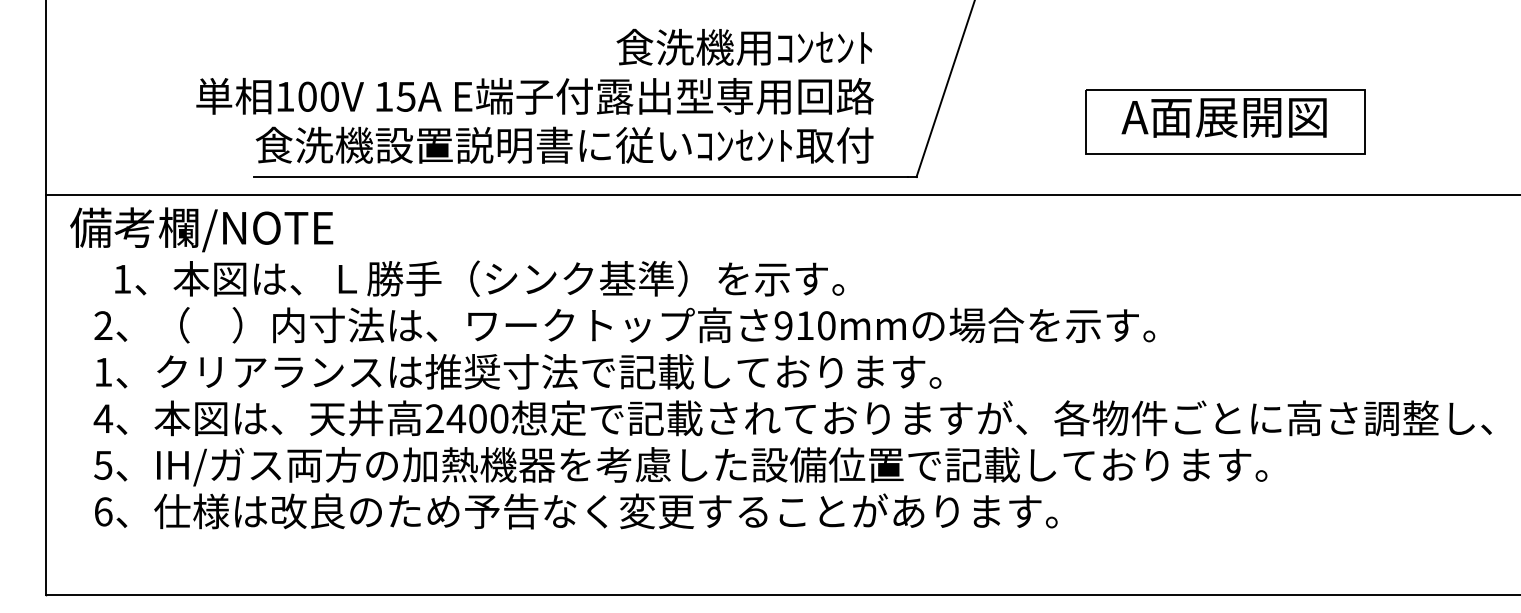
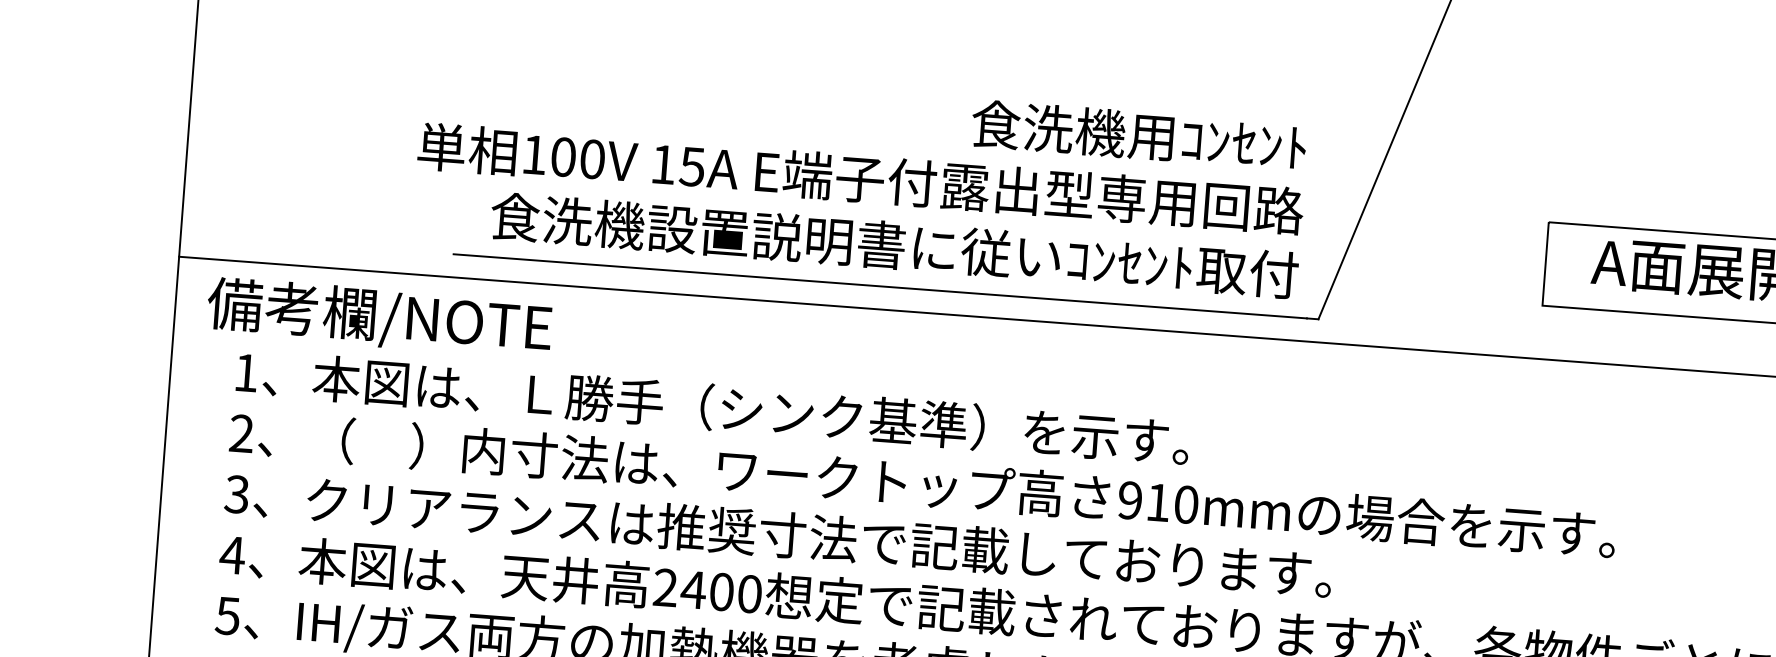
text: (534, 95) -> (860, 177), moved
text: (479, 278) -> (712, 407), moved
text: (103, 371) -> (237, 493), 1 -> 3

